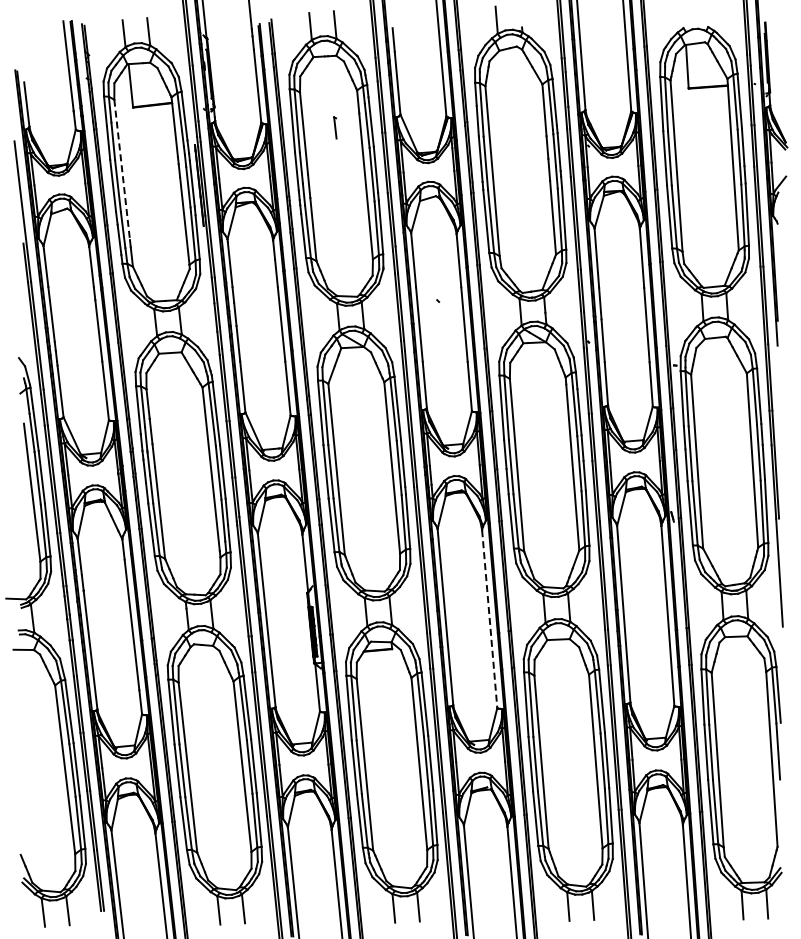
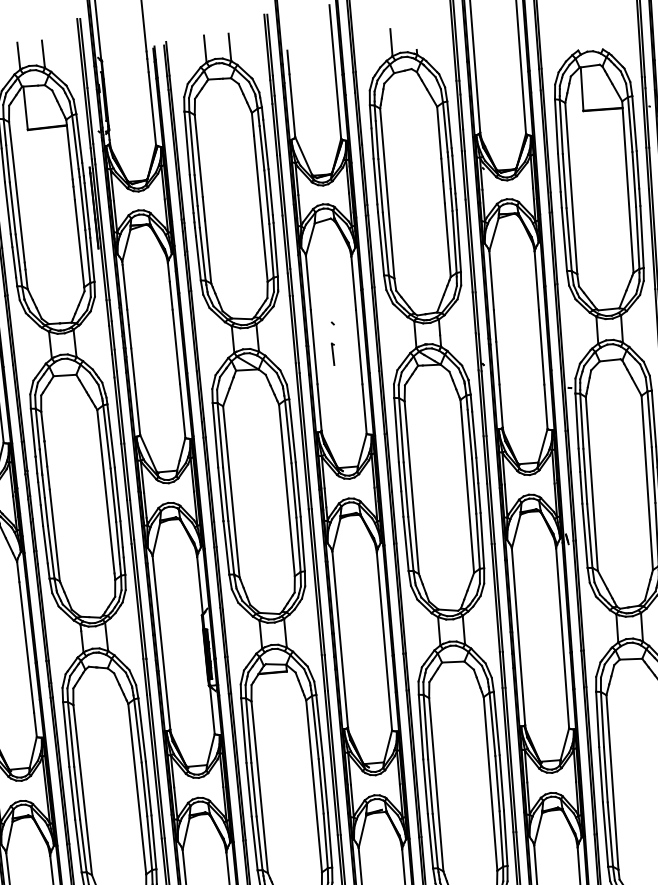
line: (335, 127) -> (333, 353), moved
line: (122, 169) -> (17, 191), dashed -> solid
line: (489, 619) -> (384, 641), dashed -> solid

